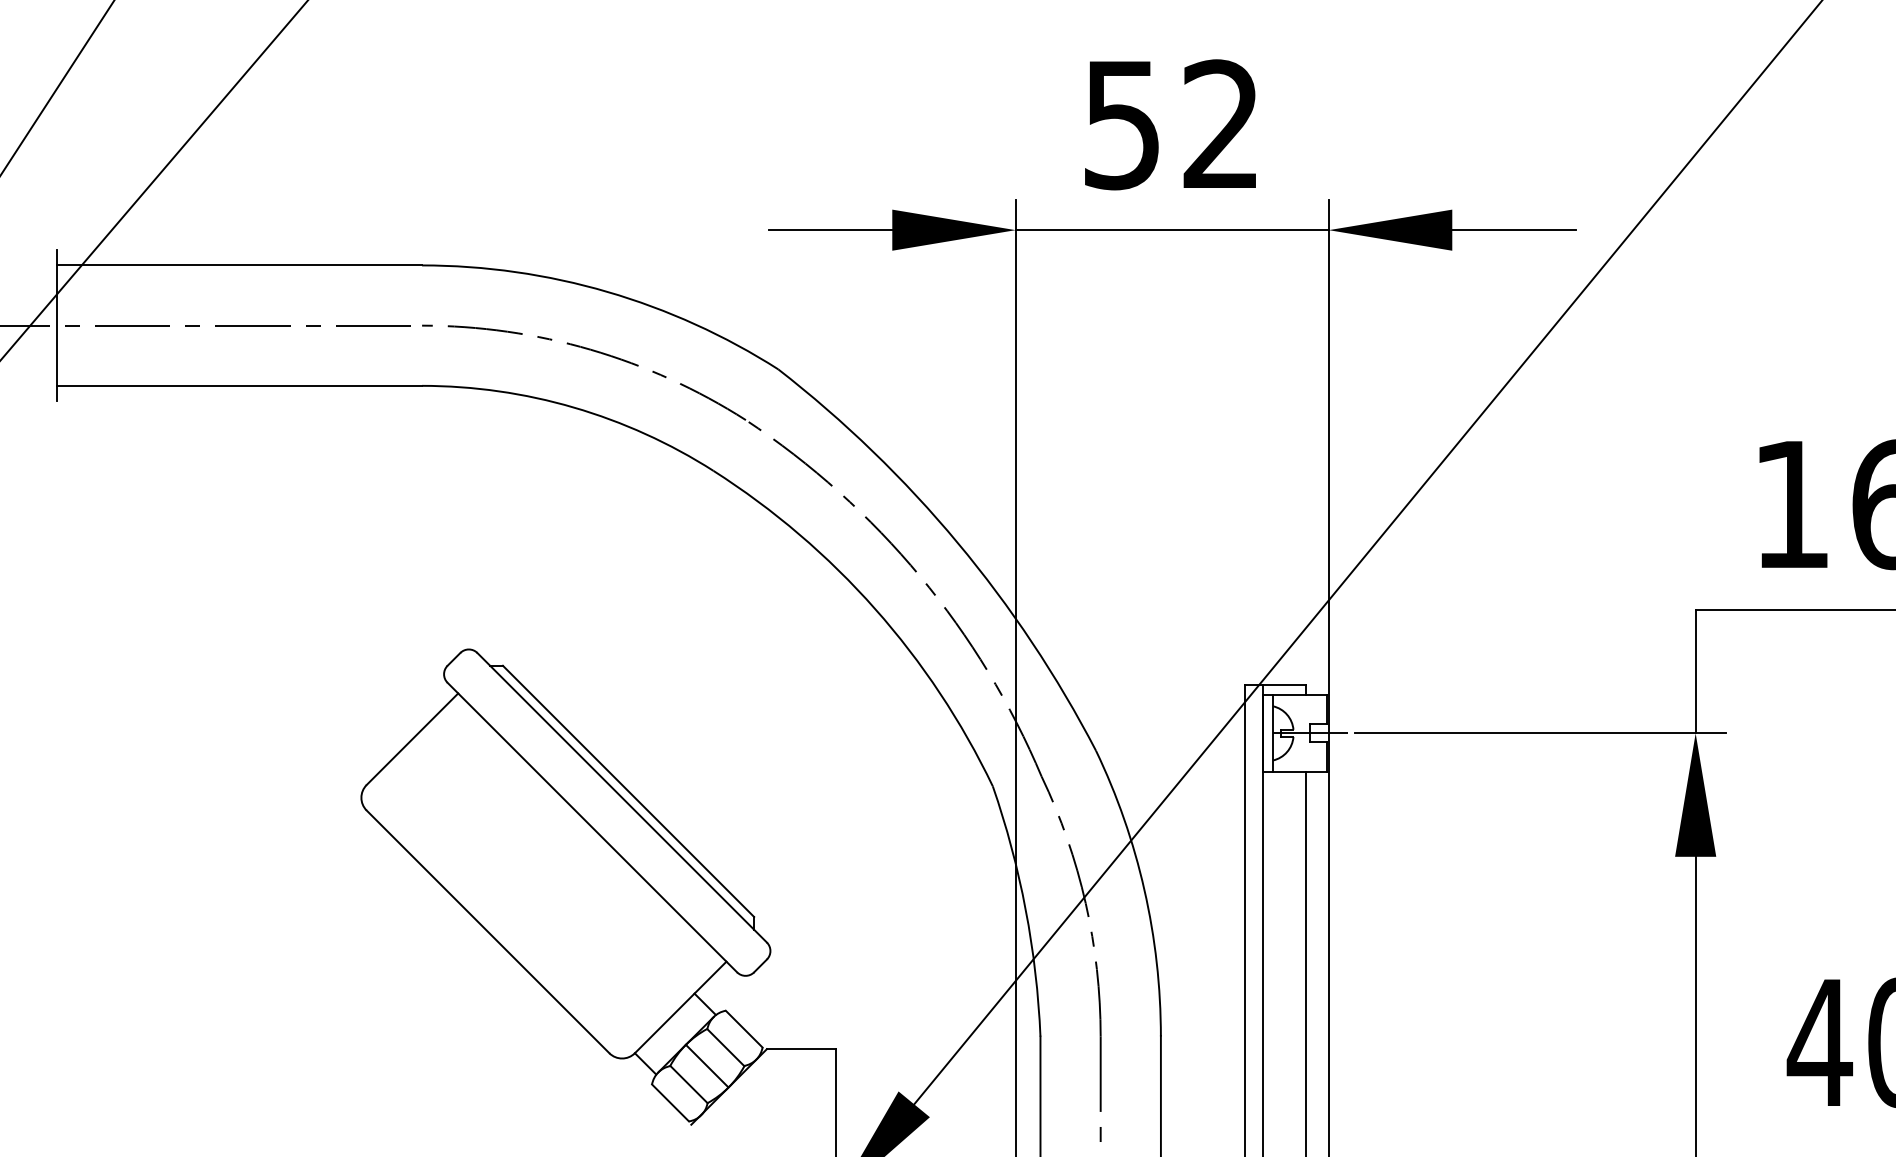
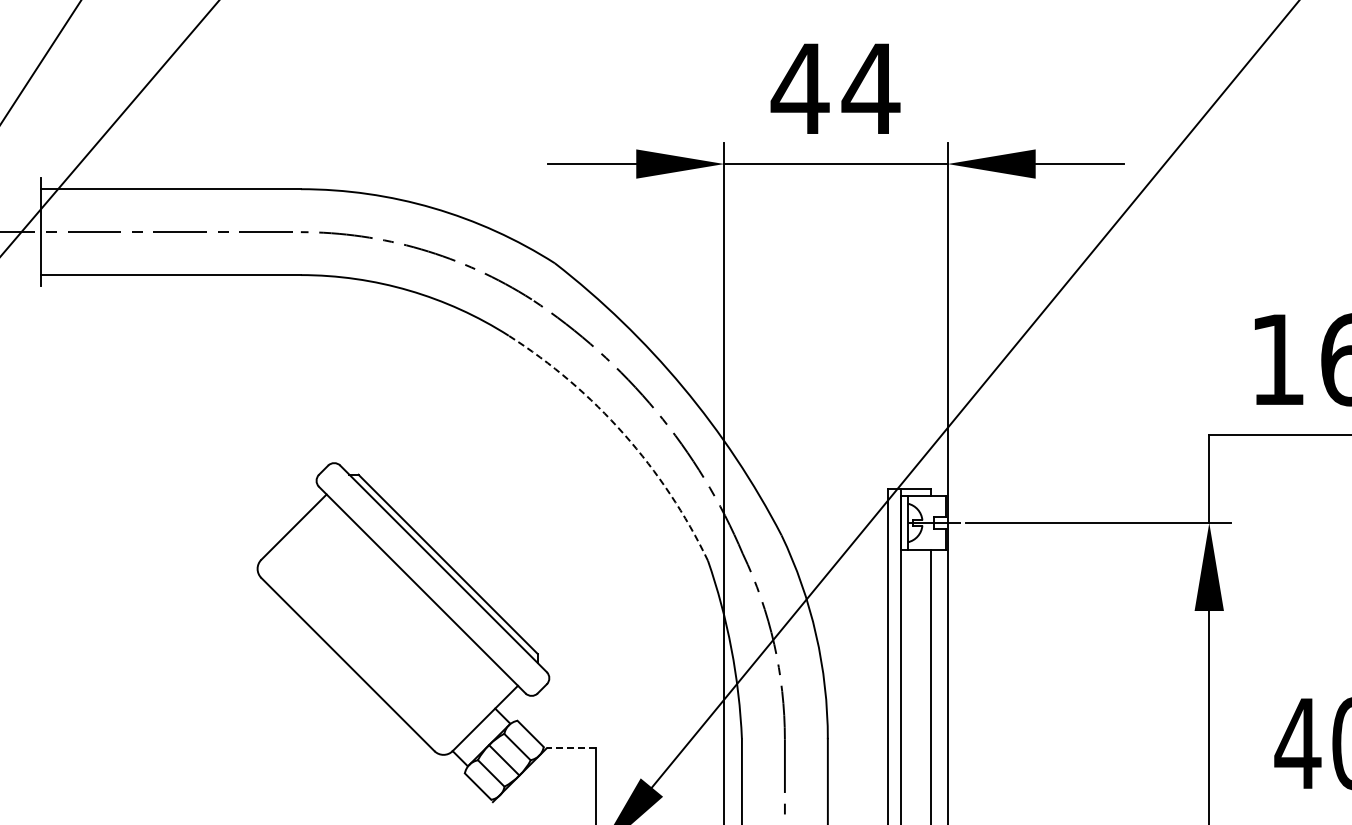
text: (1171, 124) -> (835, 88), 52 -> 44
arc: (875, 609) -> (624, 434), solid -> dashed
line: (801, 1049) -> (571, 748), solid -> dashed

